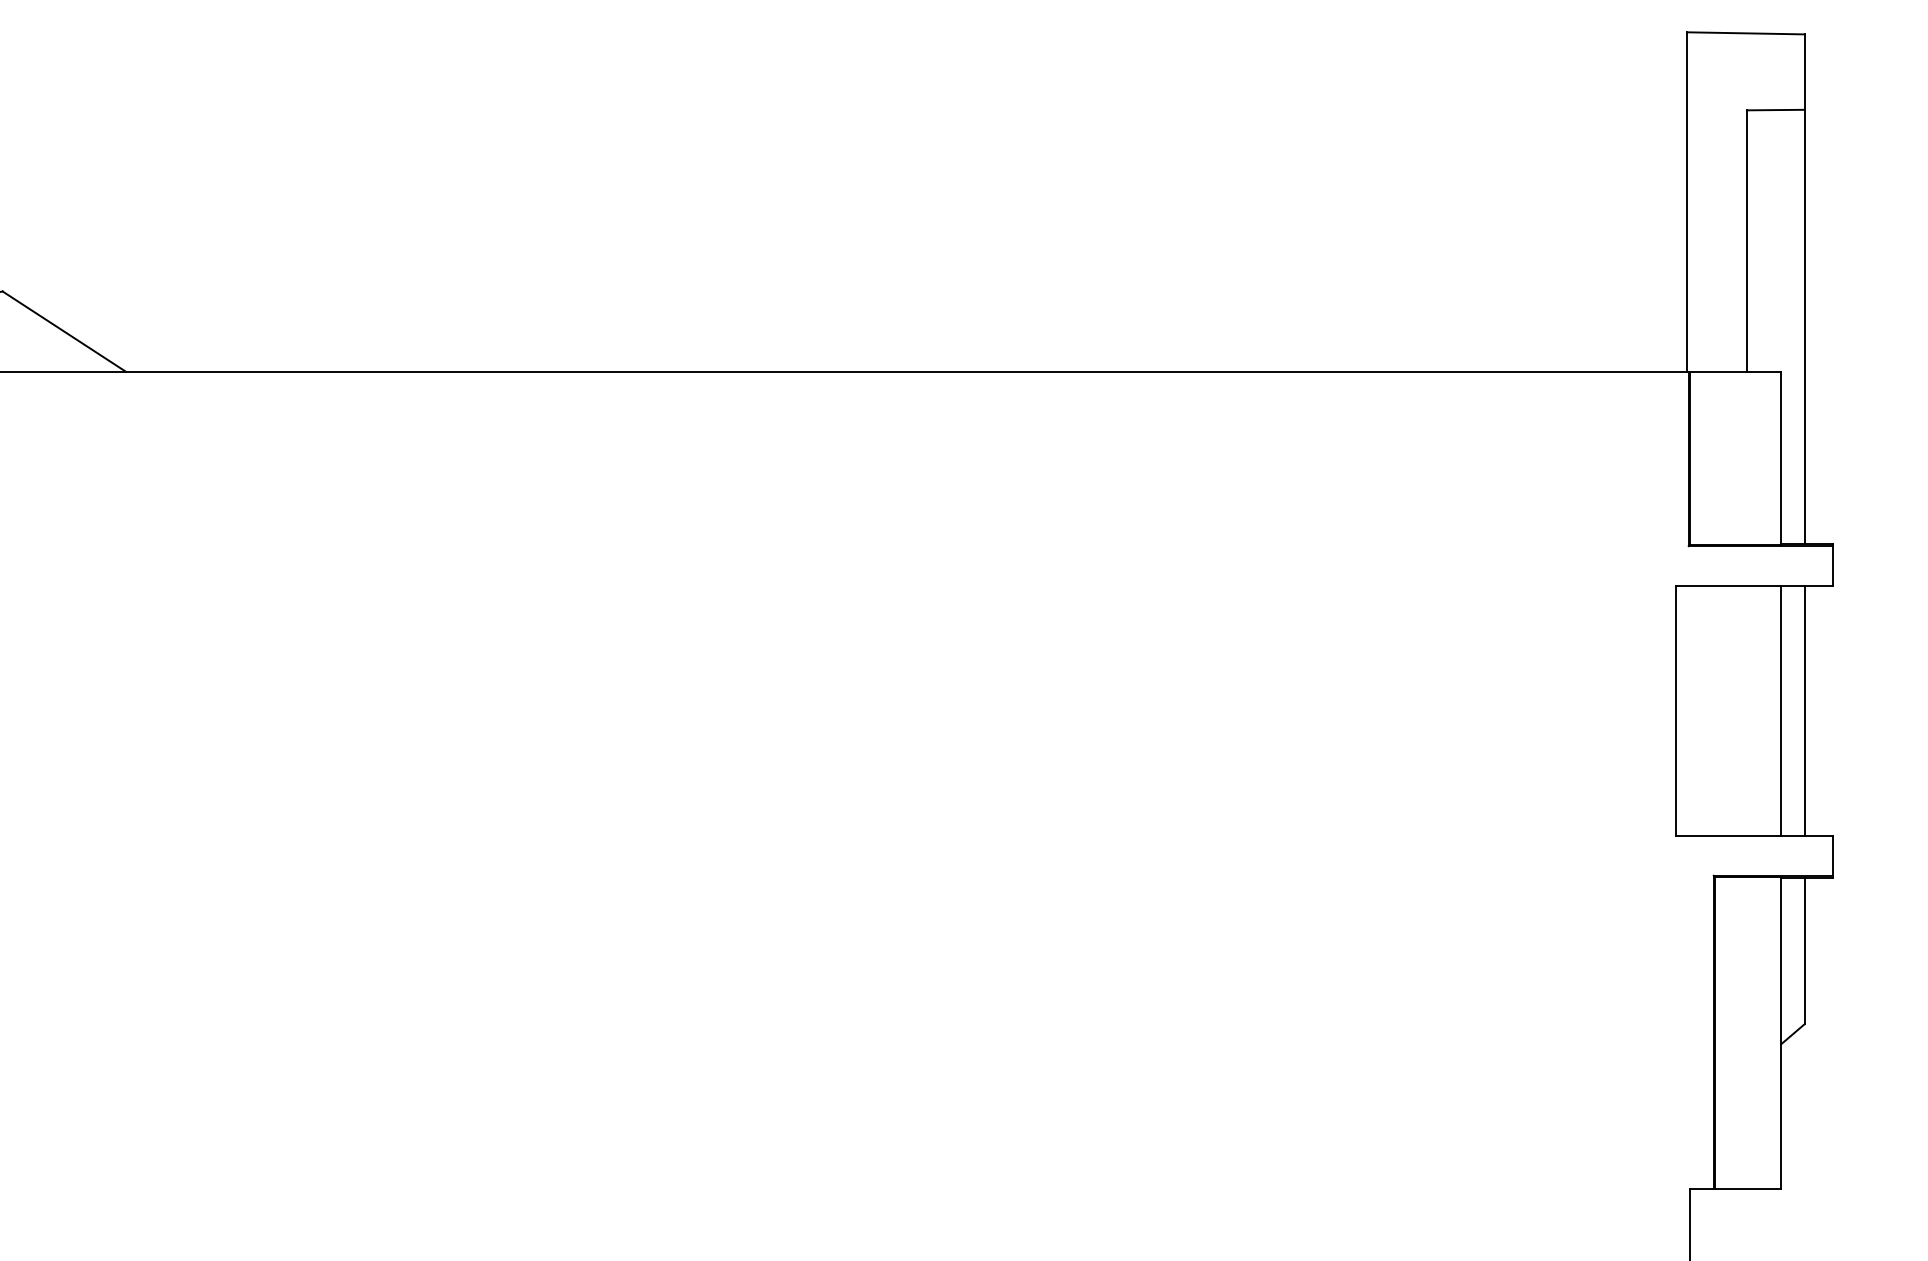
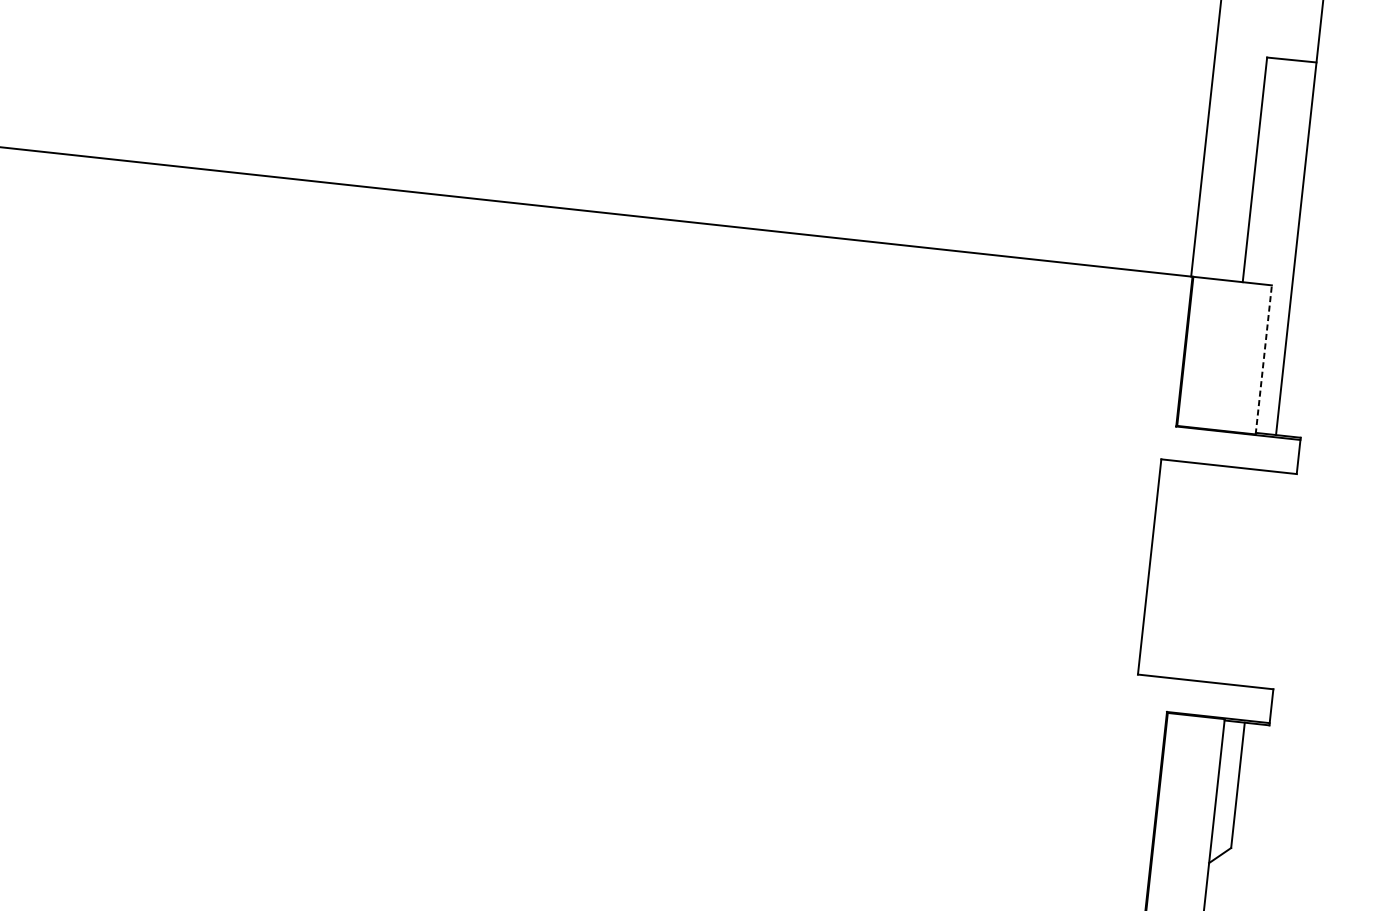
line: (1781, 458) -> (1264, 359), solid -> dashed
line: (1781, 710) -> (1240, 576), removed
line: (1804, 710) -> (1260, 578), removed

